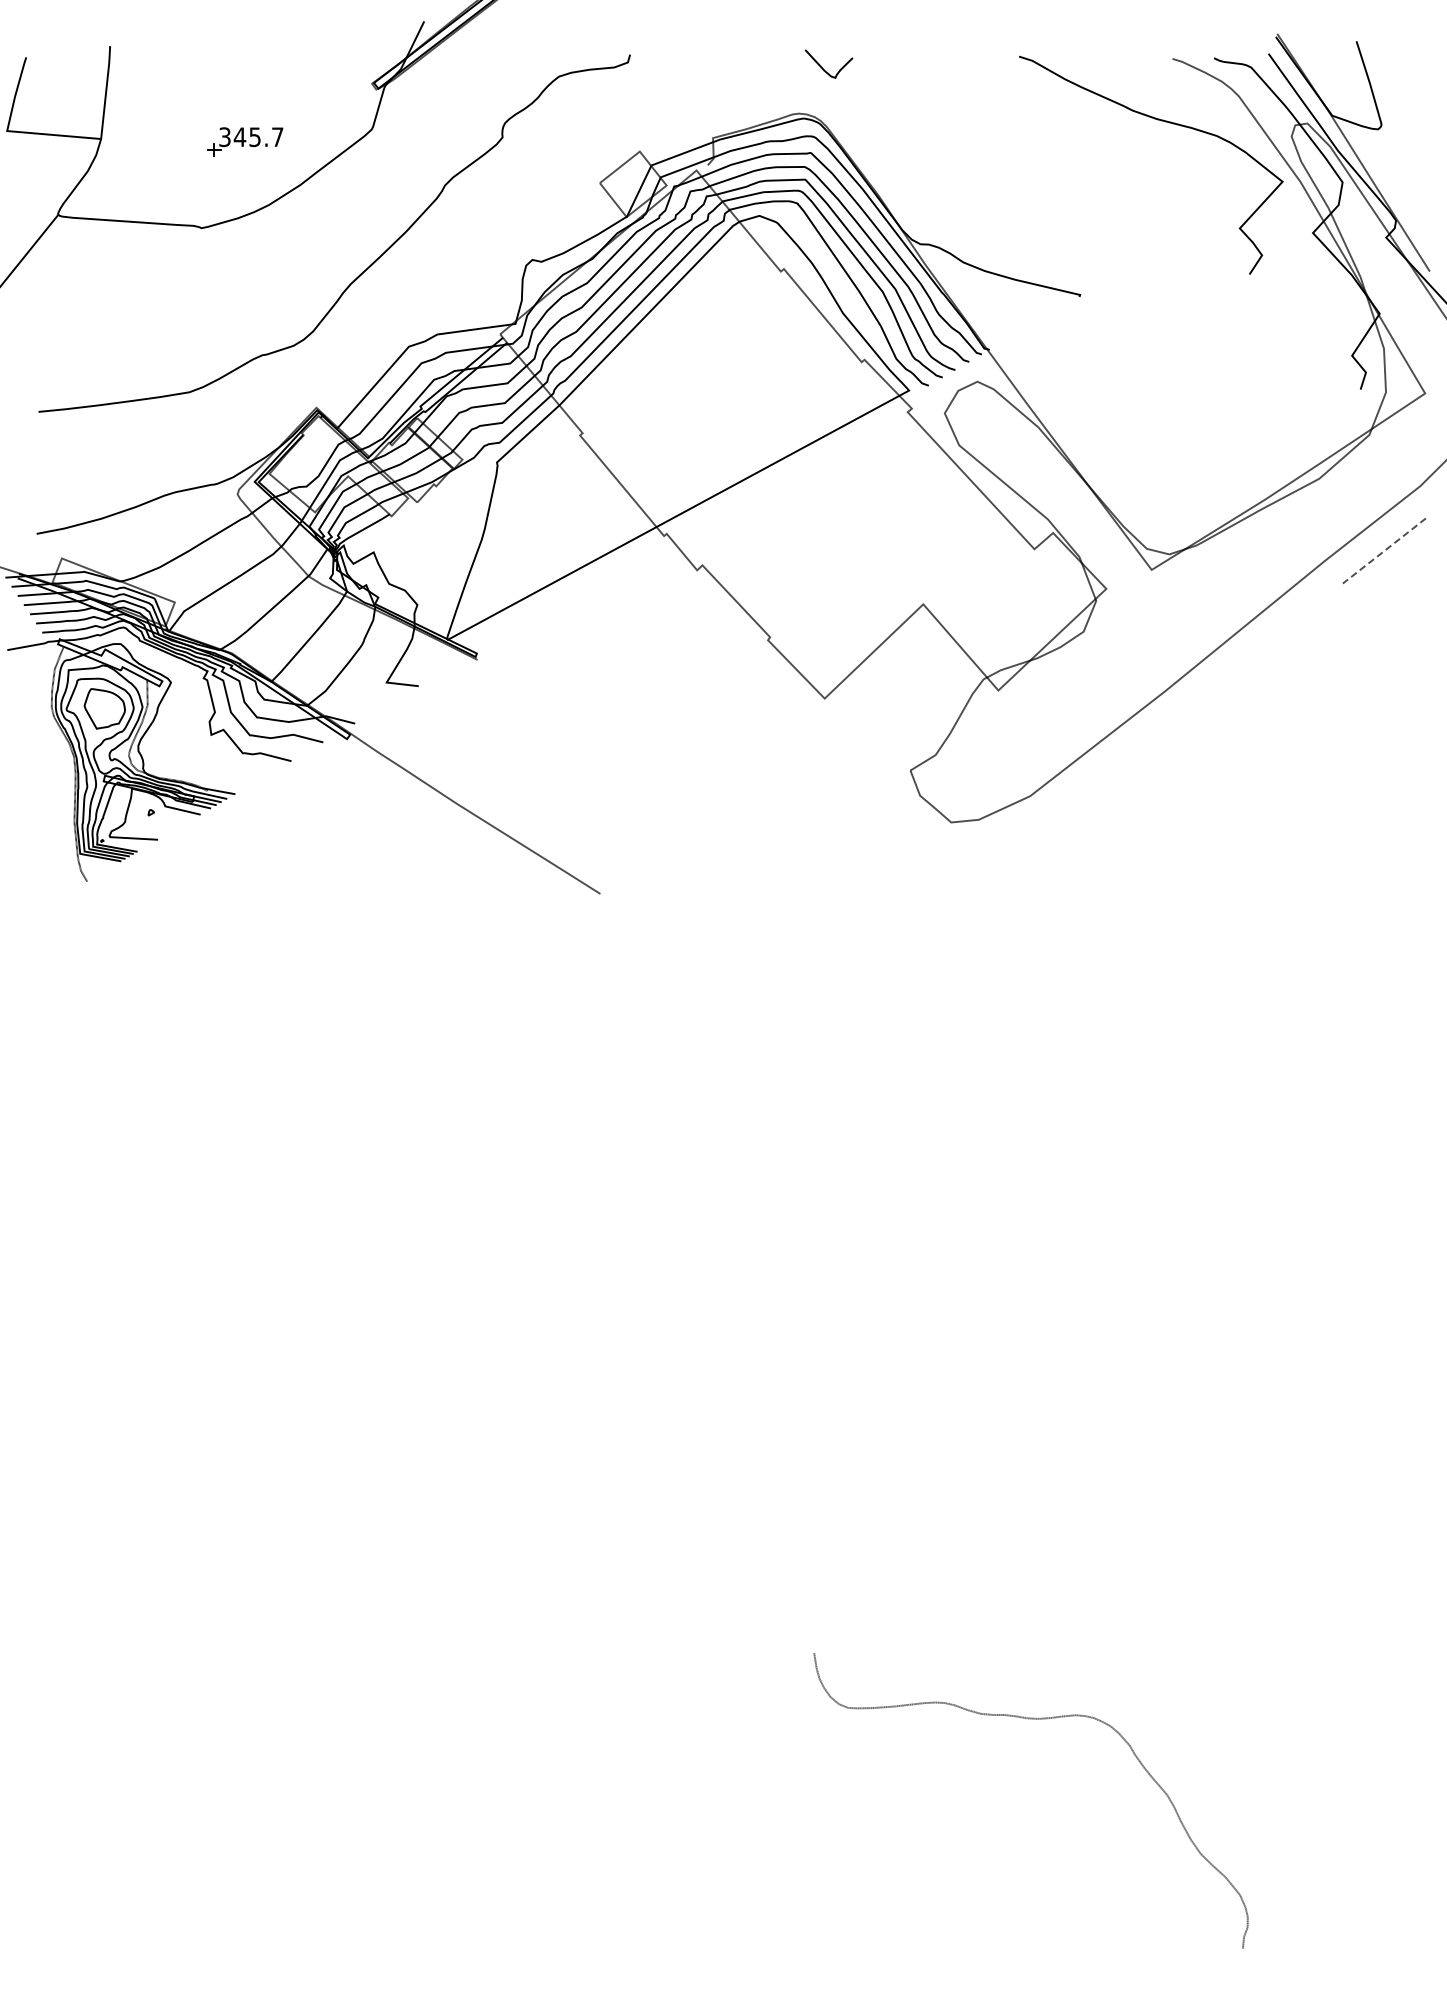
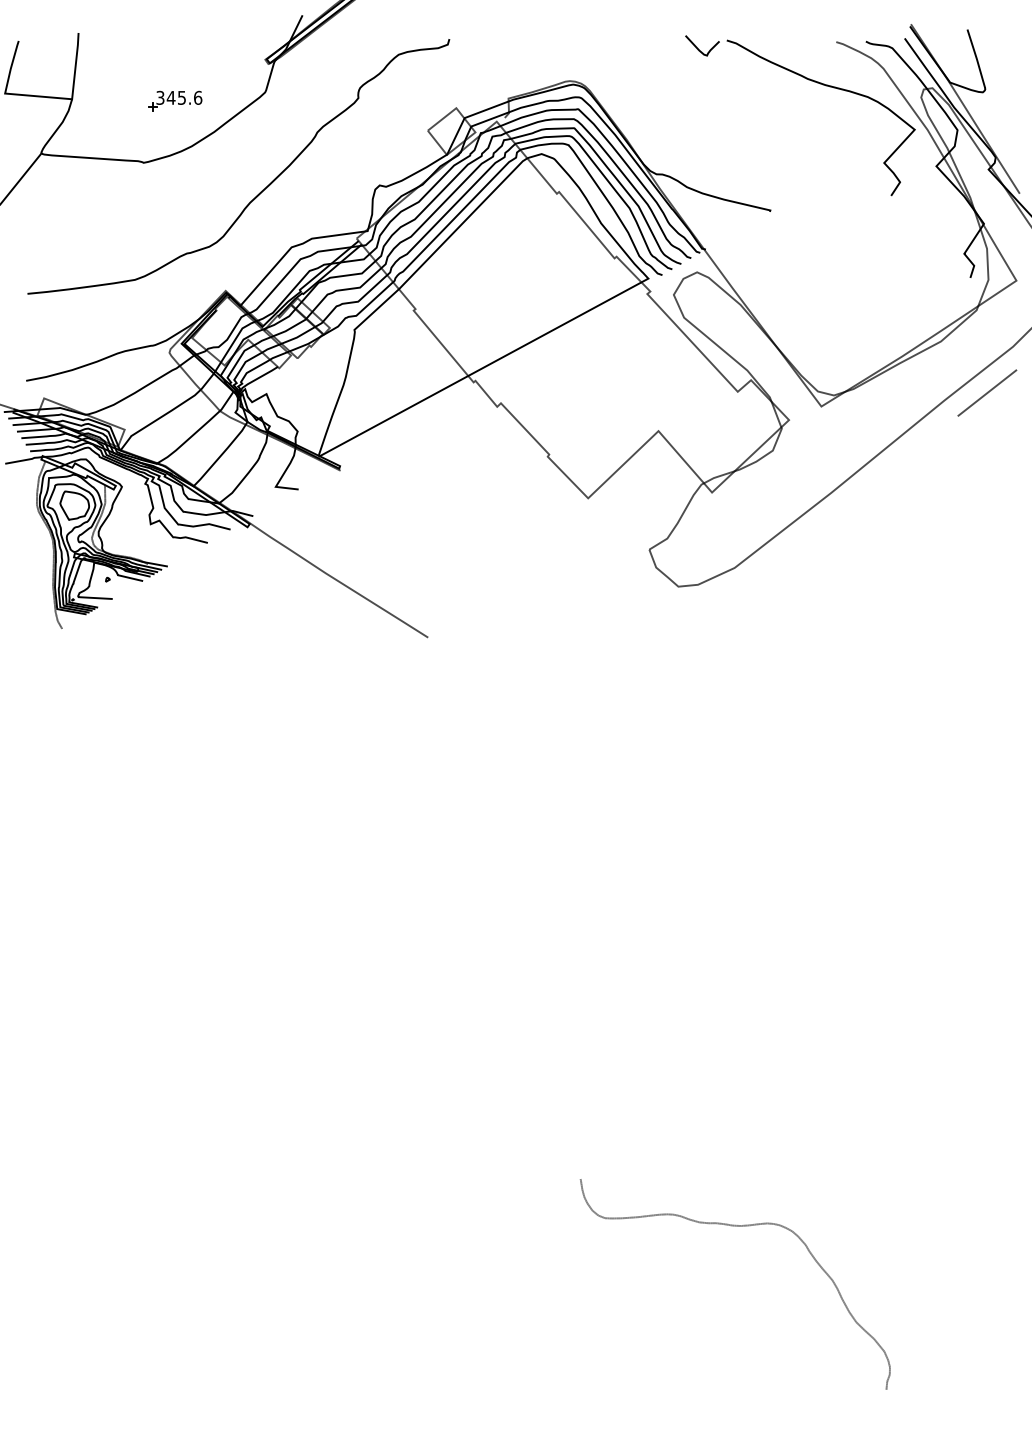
curve: (823, 68) -> (698, 48), moved
text: (277, 137) -> (197, 98), 345.7 -> 345.6
line: (1384, 551) -> (987, 393), dashed -> solid

